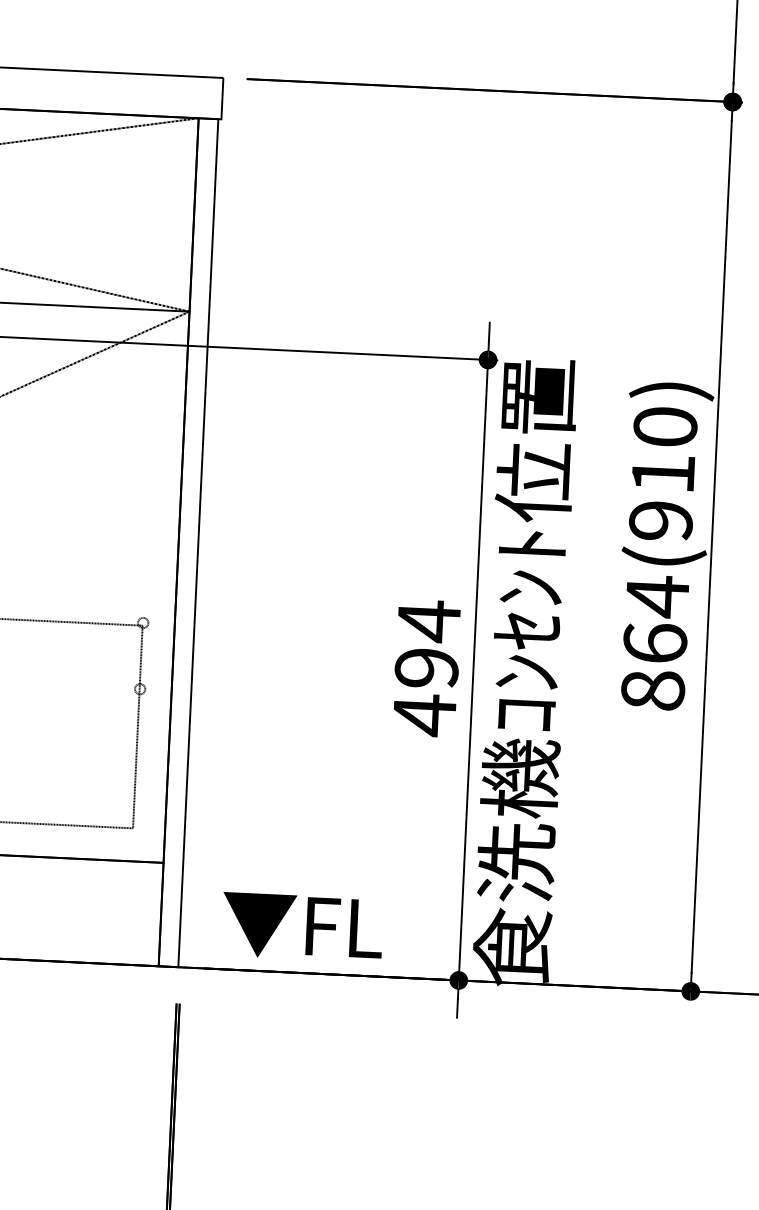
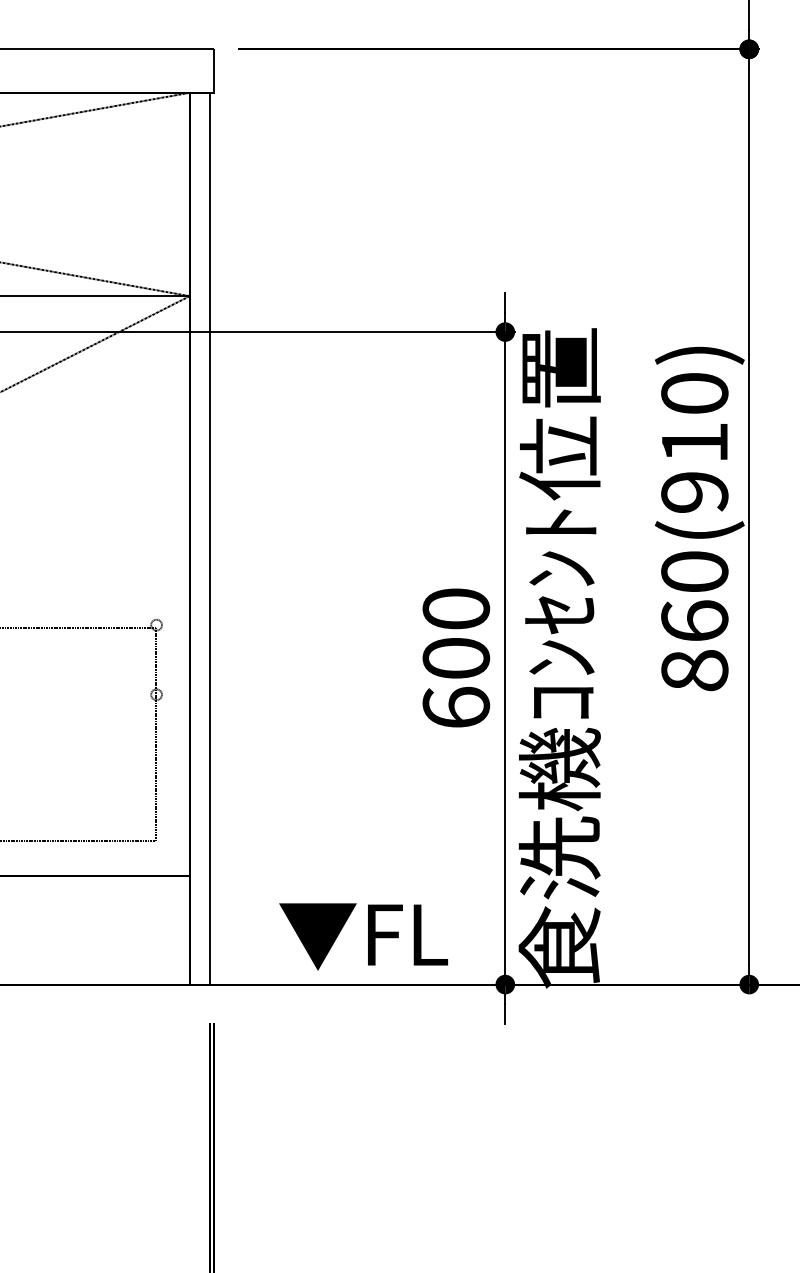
text: (657, 596) -> (694, 571), 864(910) -> 860(910)
text: (426, 668) -> (456, 658), 494 -> 600
text: (302, 927) -> (363, 936), moved

